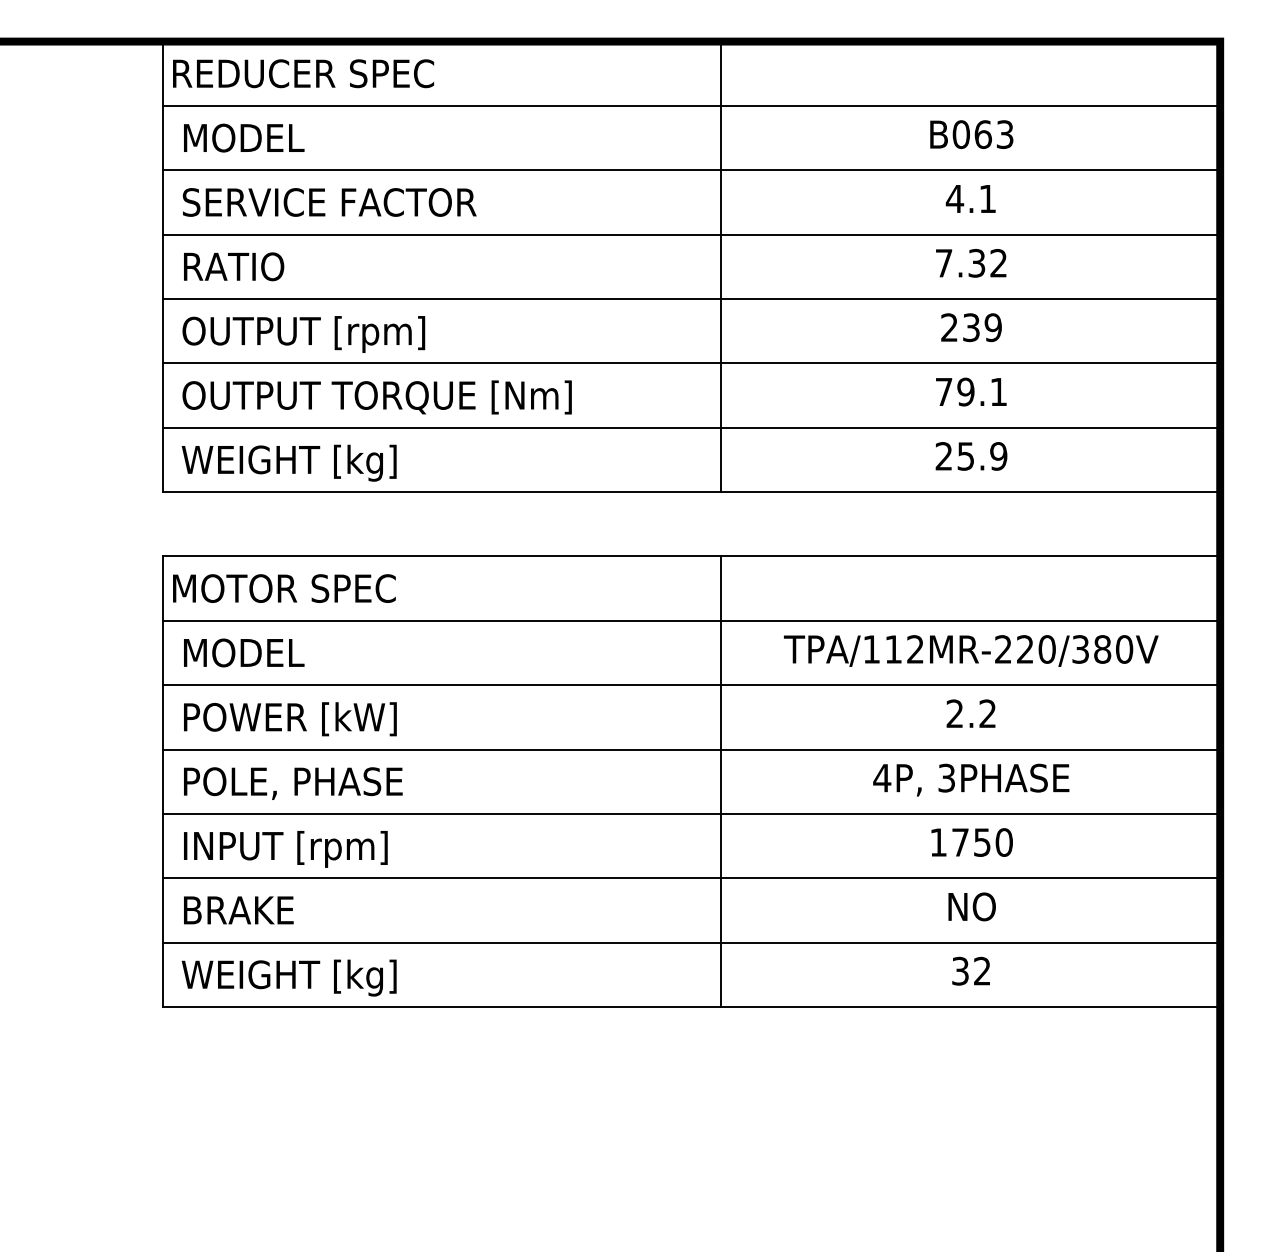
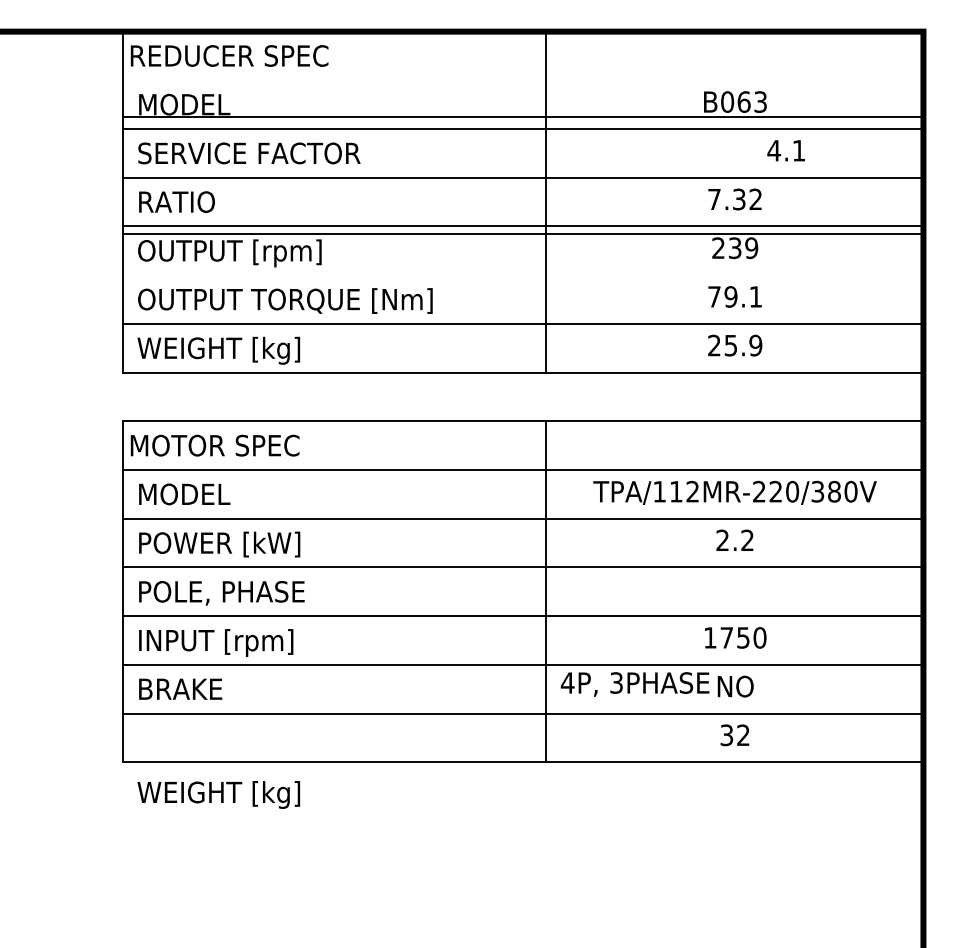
line: (691, 105) -> (523, 117), moved
text: (970, 198) -> (785, 150), moved
line: (691, 363) -> (523, 233), moved
text: (971, 779) -> (635, 684), moved
text: (288, 977) -> (218, 794), moved

